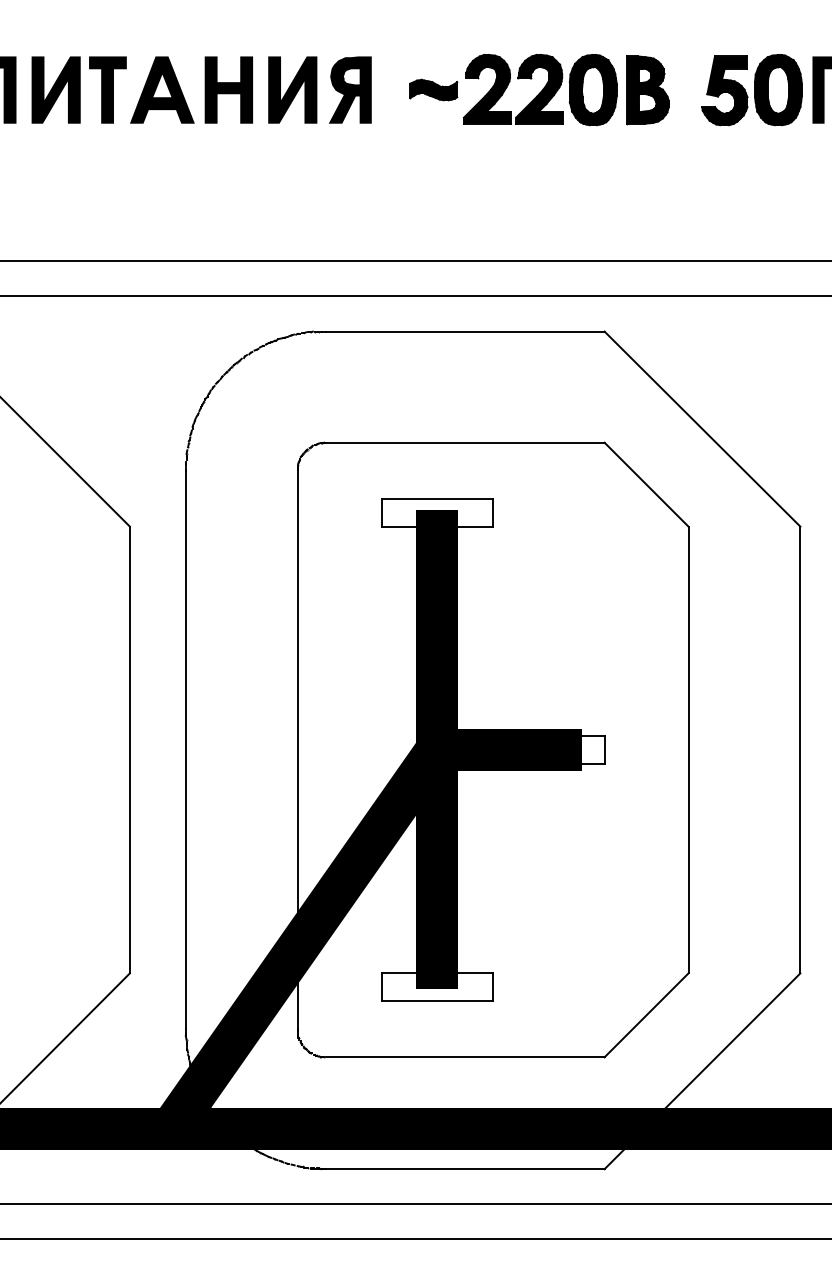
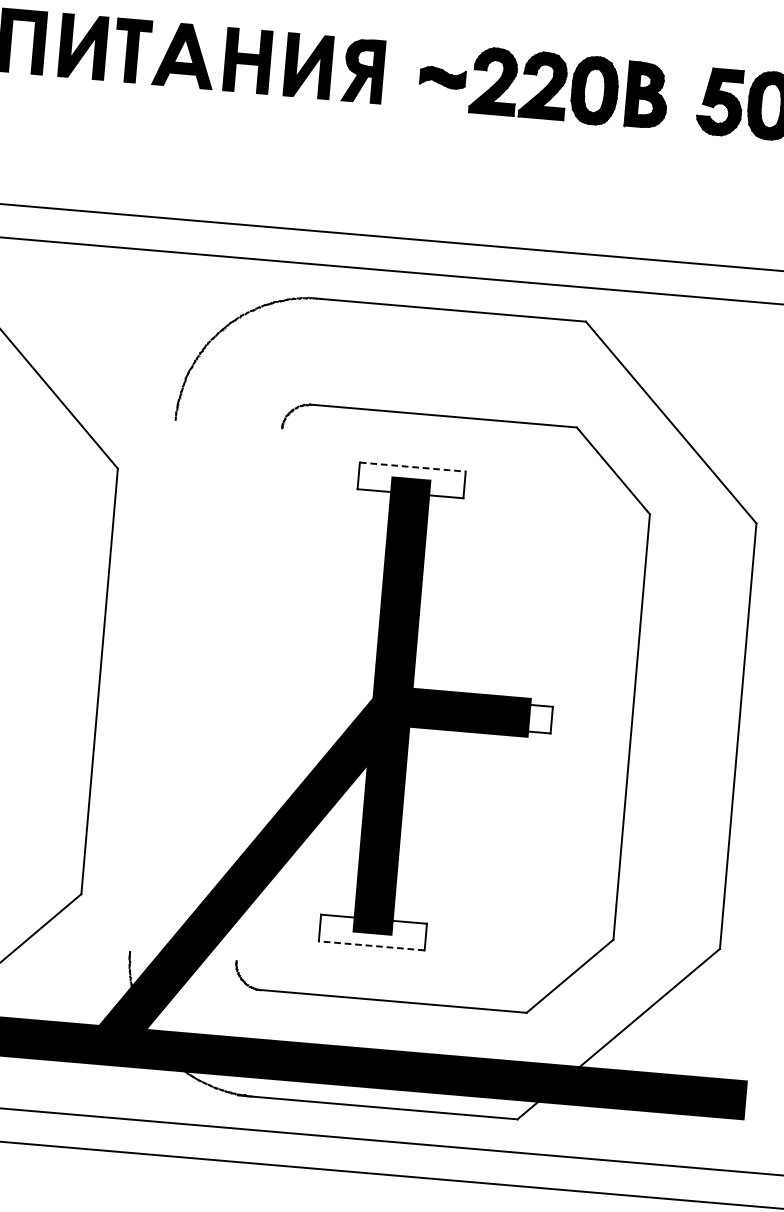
line: (437, 498) -> (413, 466), solid -> dashed
line: (185, 749) -> (152, 685), removed
line: (297, 749) -> (259, 694), removed
line: (437, 1001) -> (372, 946), solid -> dashed

